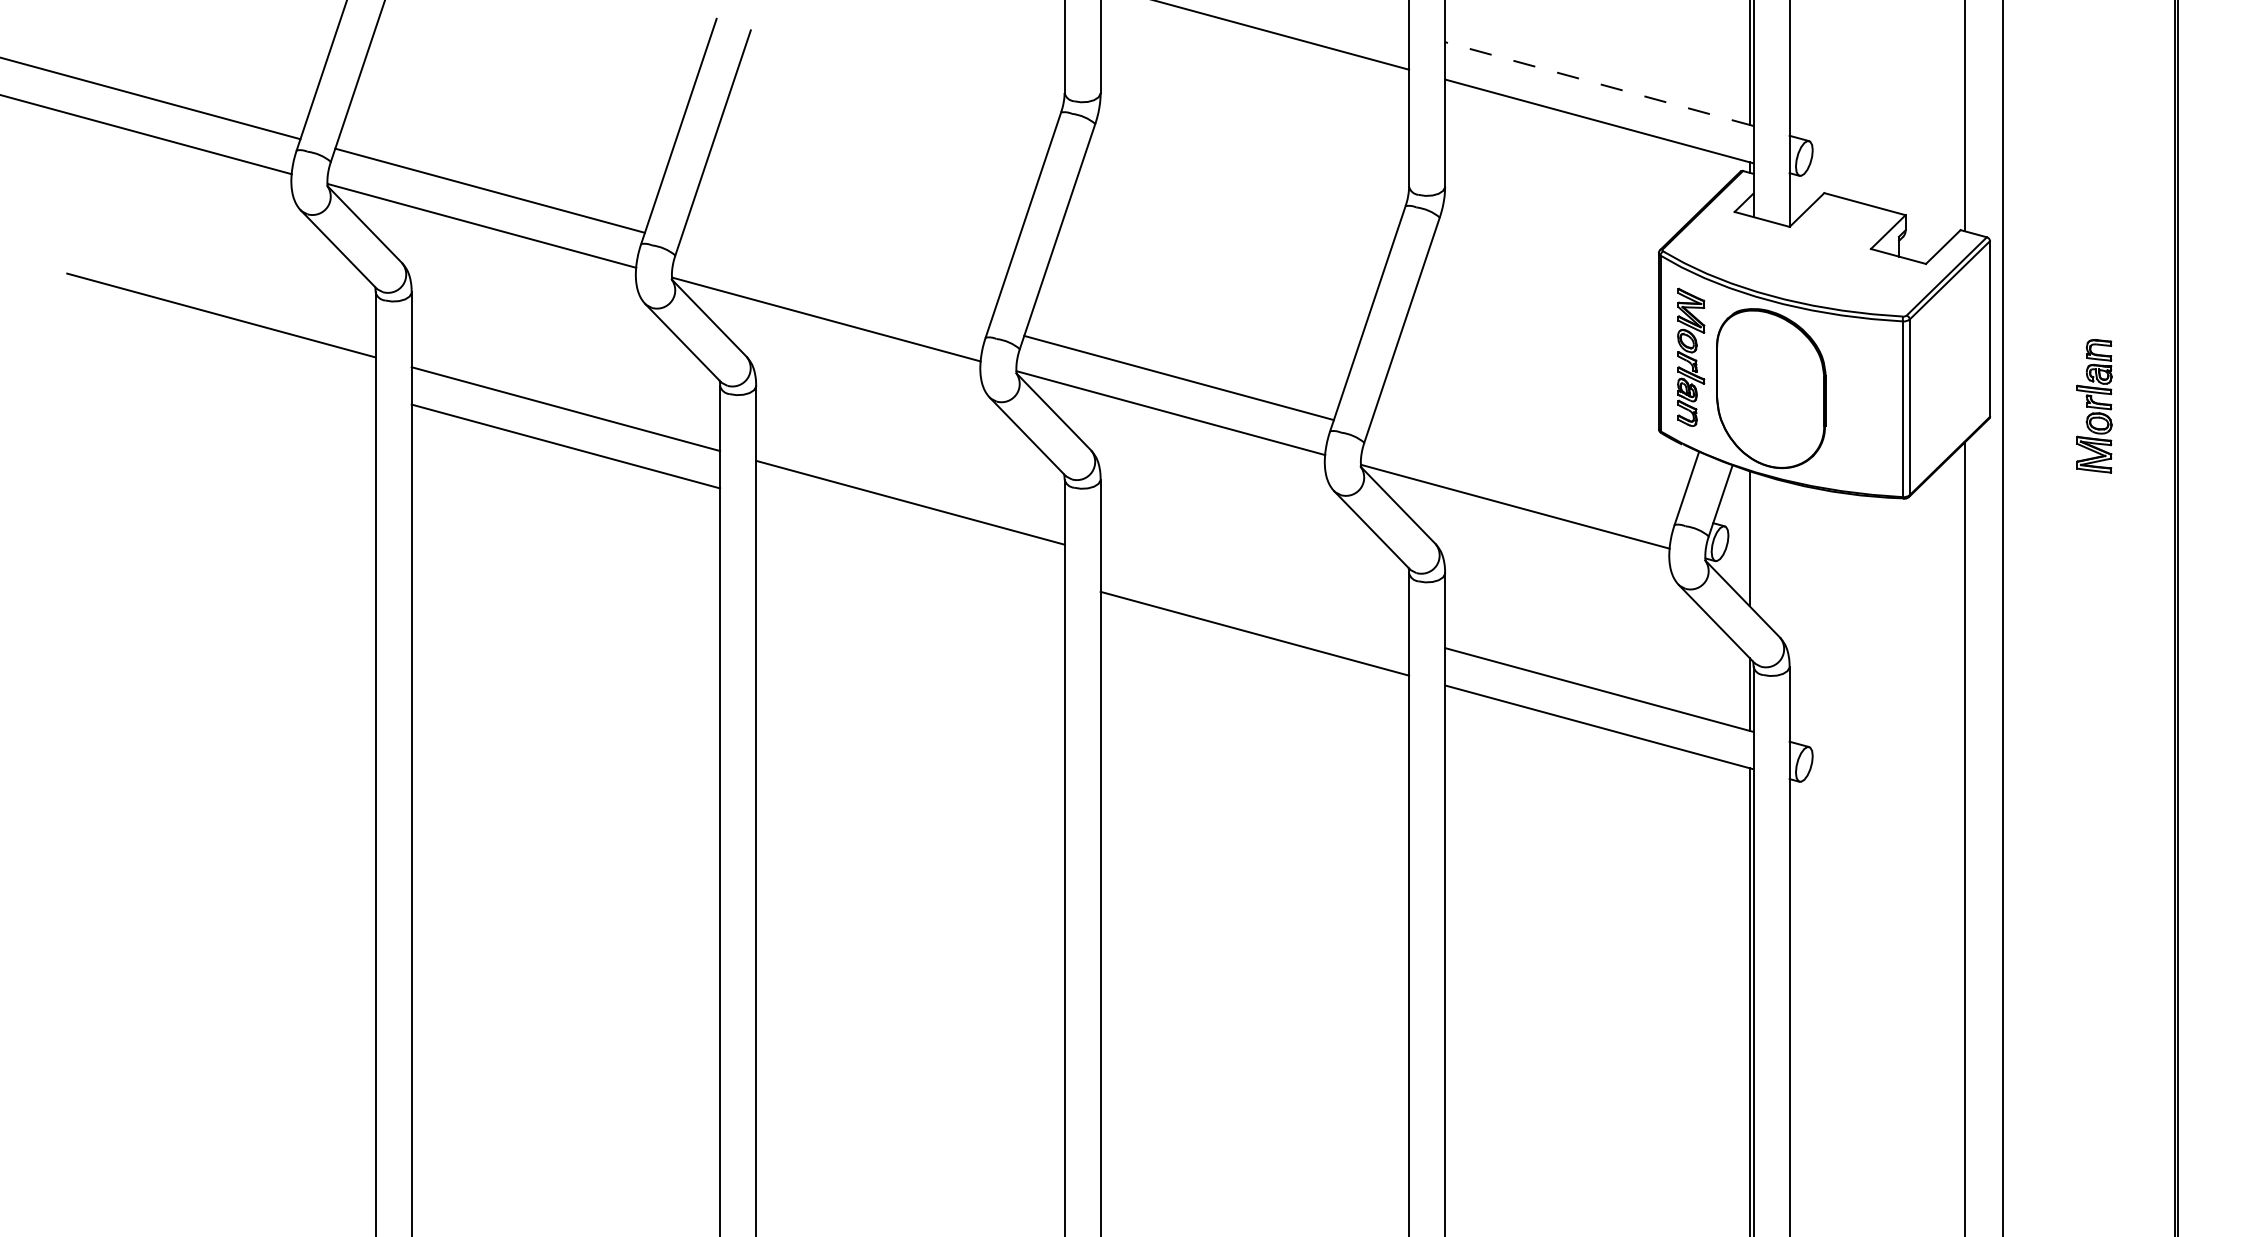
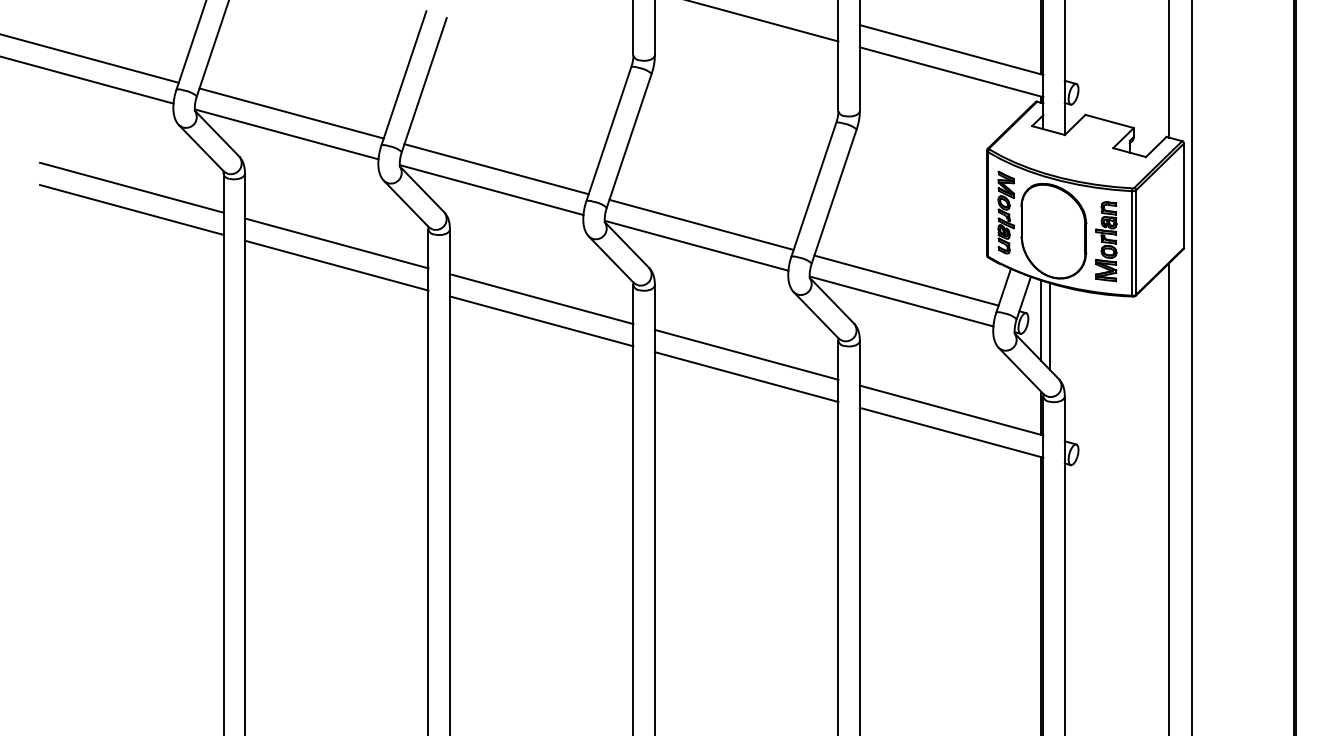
line: (1599, 83) -> (951, 49), dashed -> solid
line: (834, 284) -> (496, 169), added
line: (220, 352) -> (131, 209), added
part: (2094, 405) -> (1106, 241), moved
line: (1523, 471) -> (906, 280), added
line: (910, 540) -> (541, 321), added
line: (1765, 548) -> (1050, 326), added
line: (1254, 595) -> (746, 354), added

